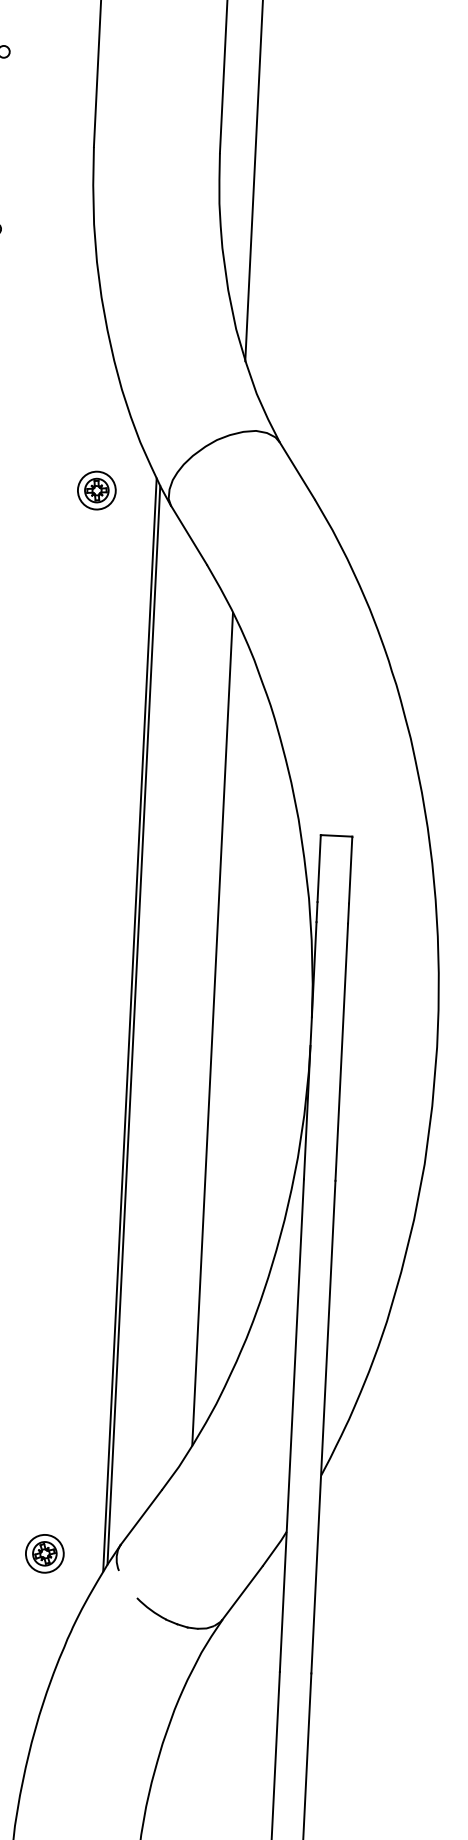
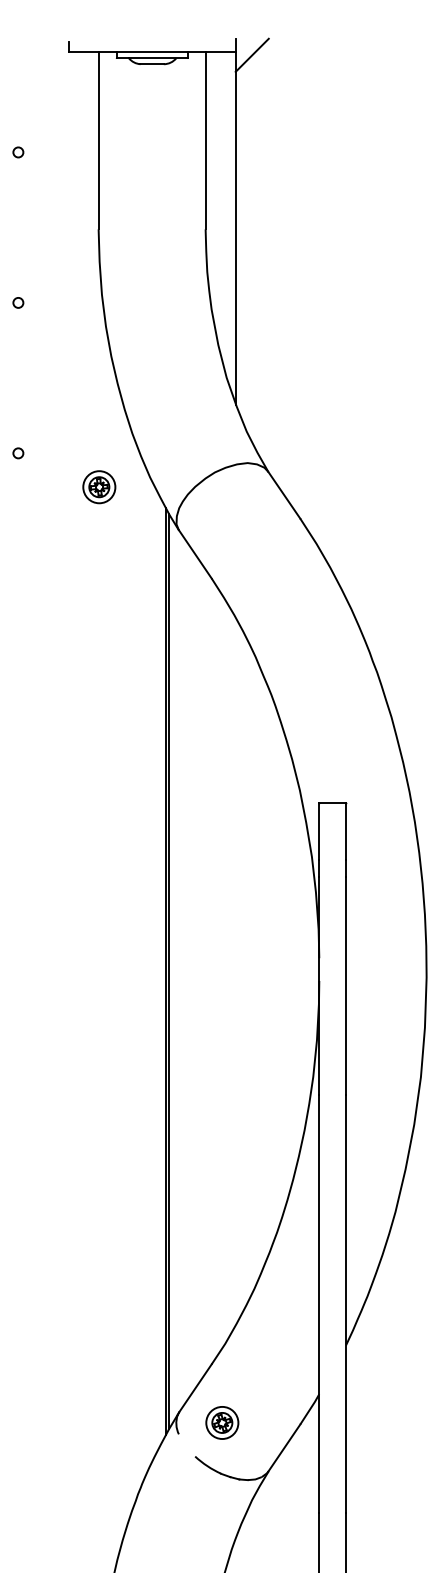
part: (97, 490) -> (99, 487), moved
line: (212, 1029) -> (235, 971), removed
part: (45, 1553) -> (222, 1422), moved

